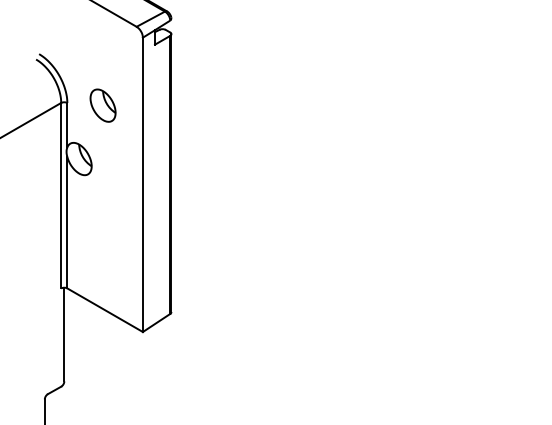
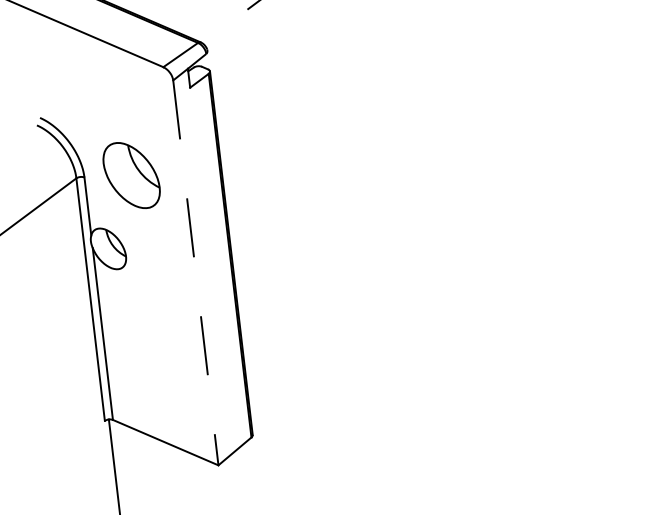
part: (102, 105) -> (130, 175), size x1.6
line: (142, 185) -> (195, 273), solid -> dashed

